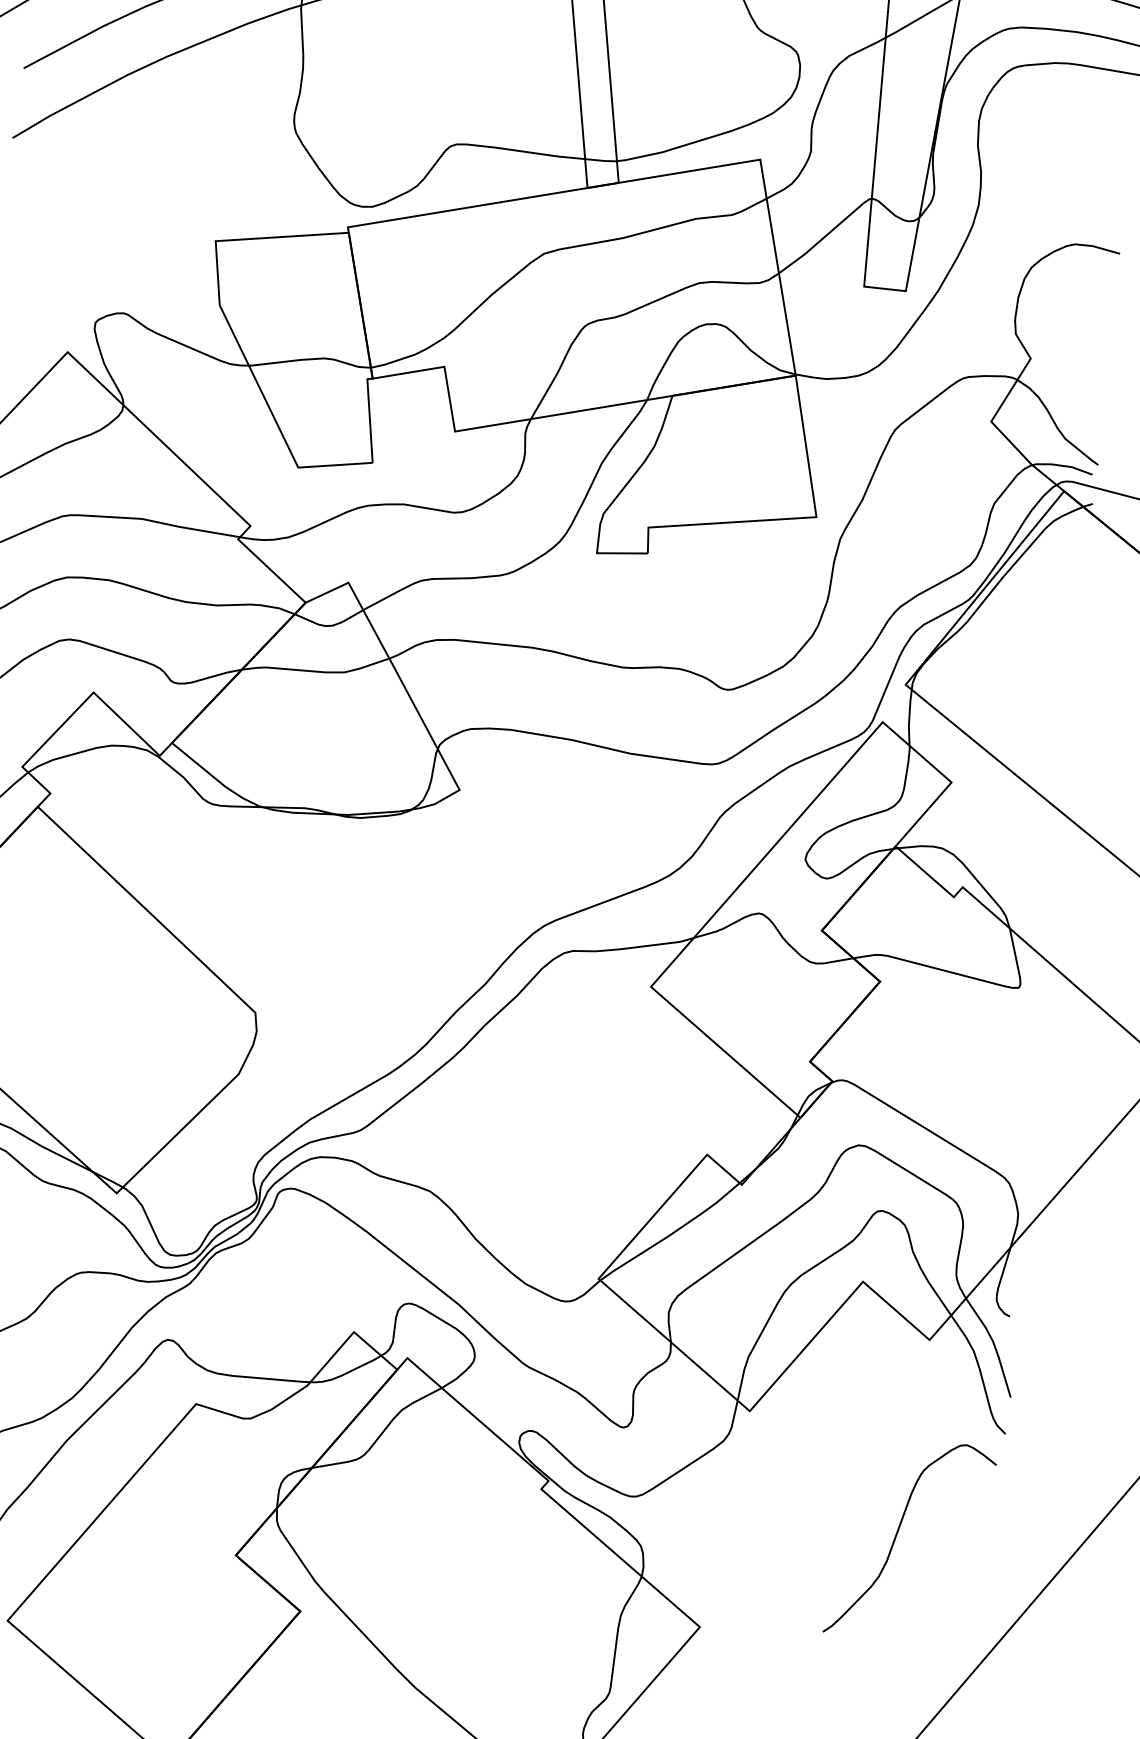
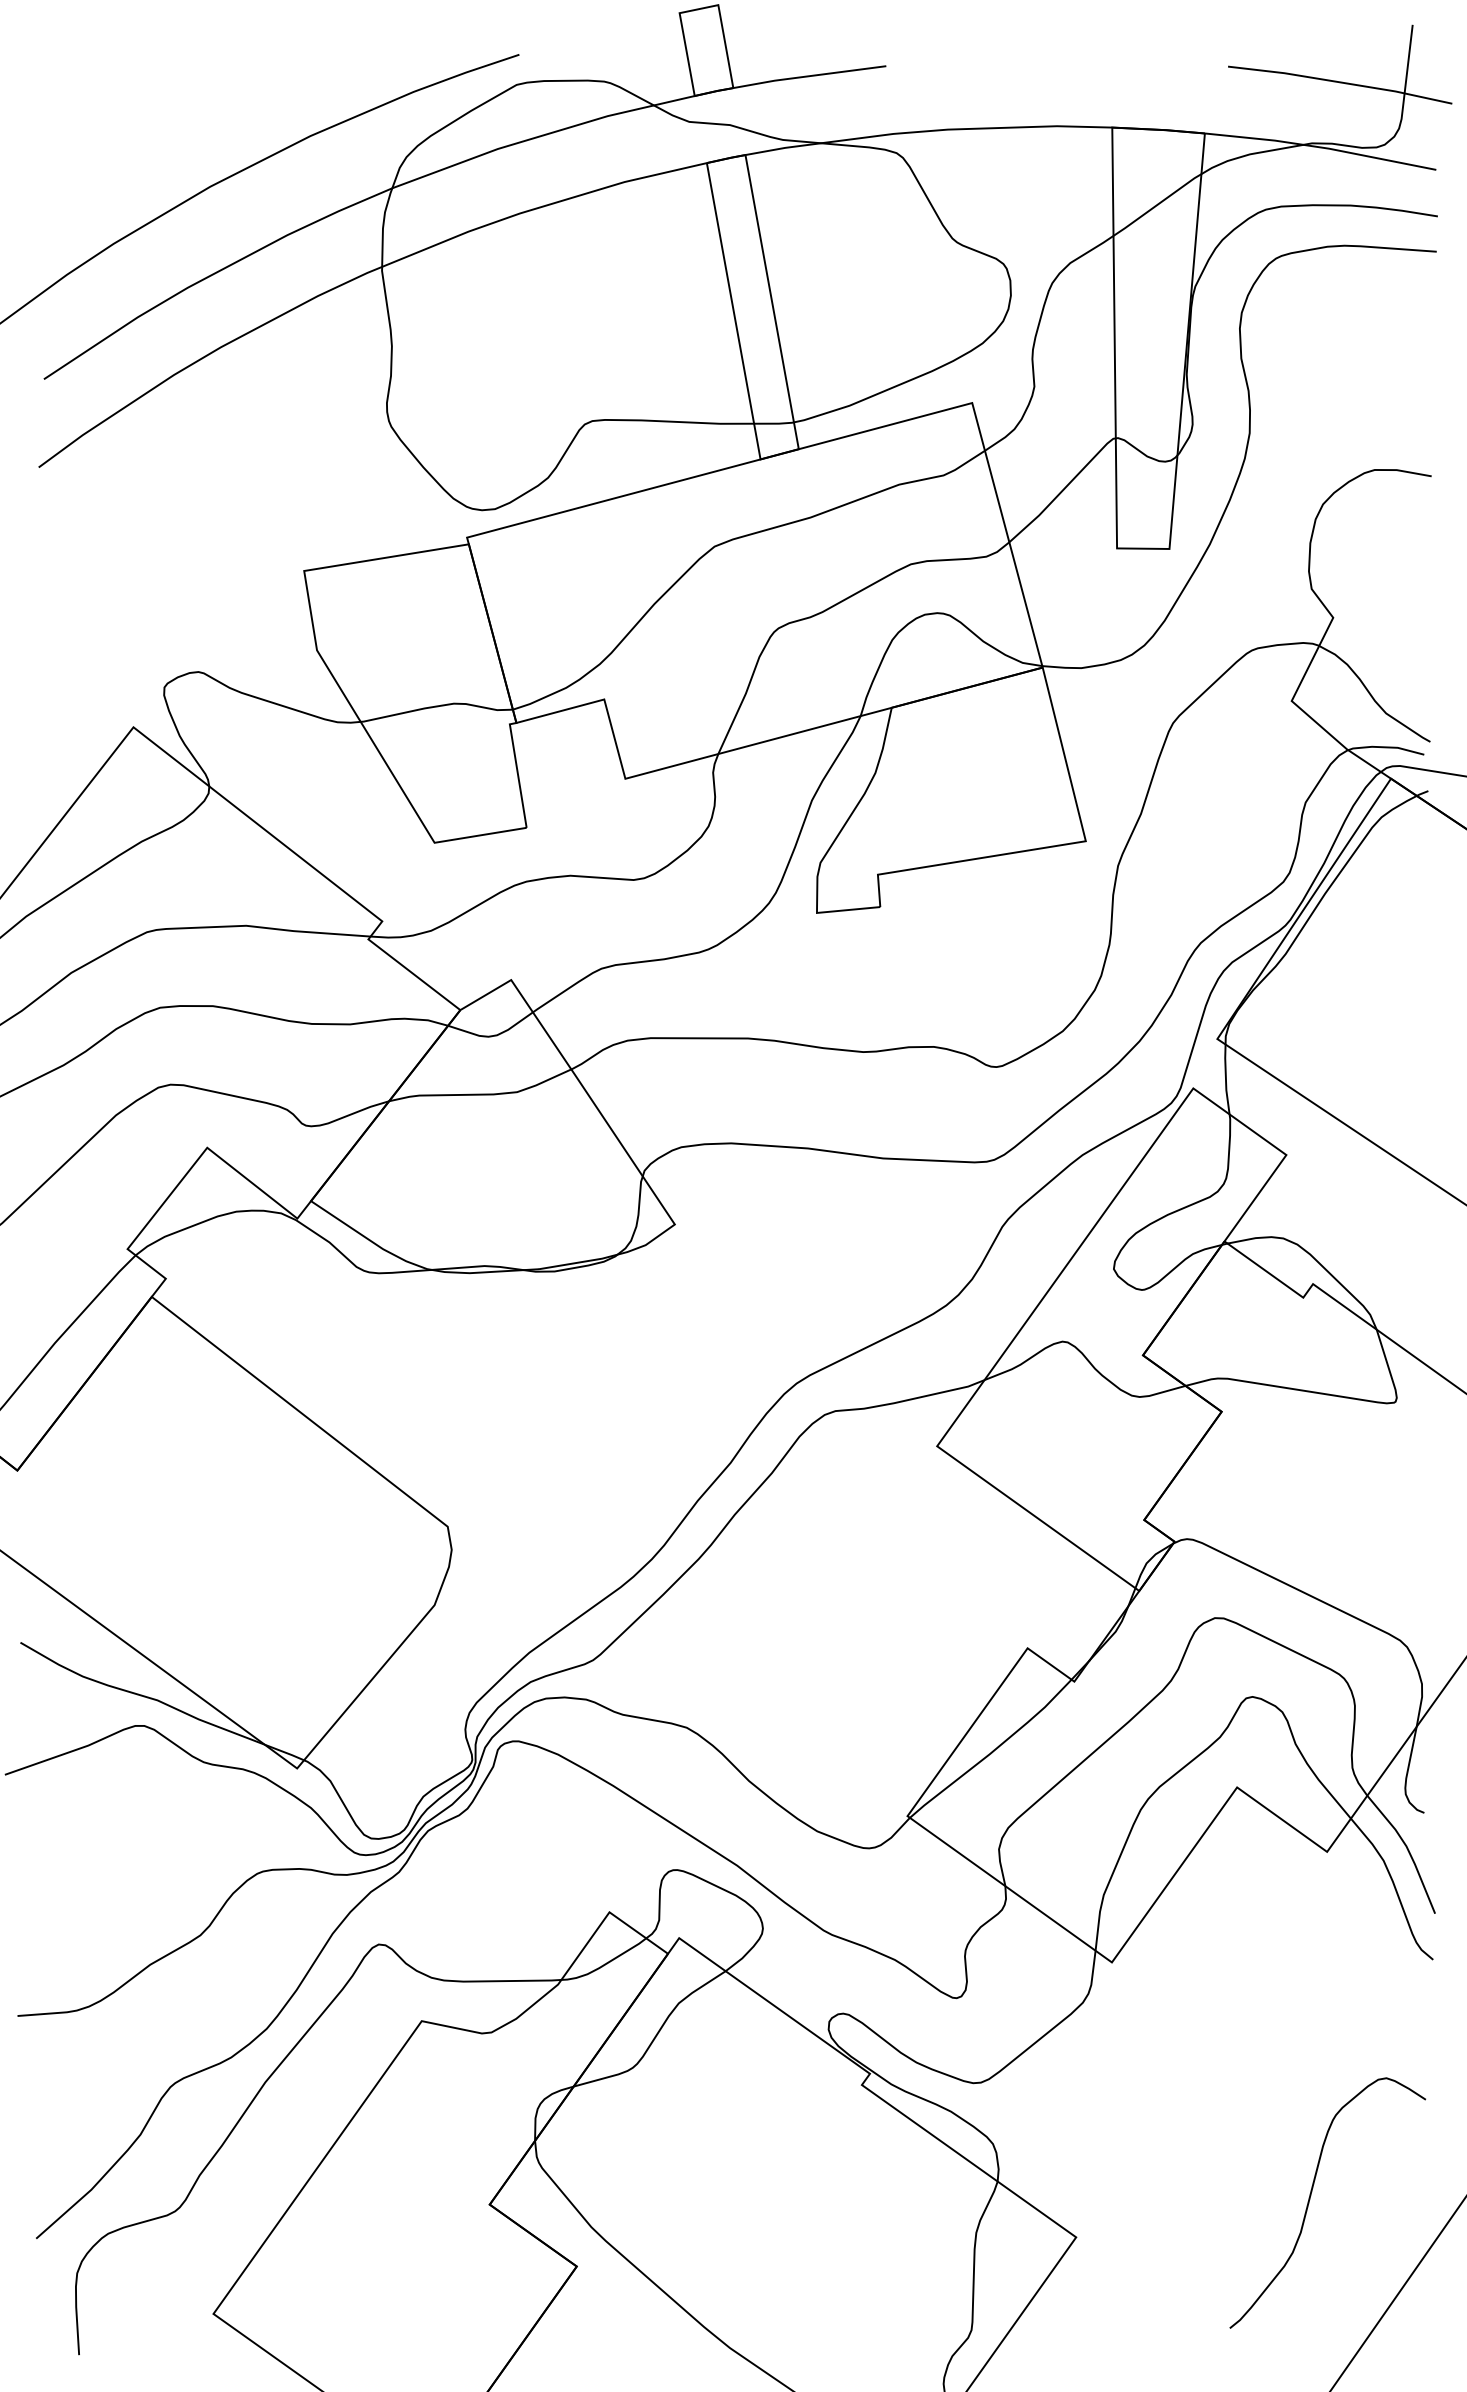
curve: (897, 1535) -> (1310, 2199), moved

